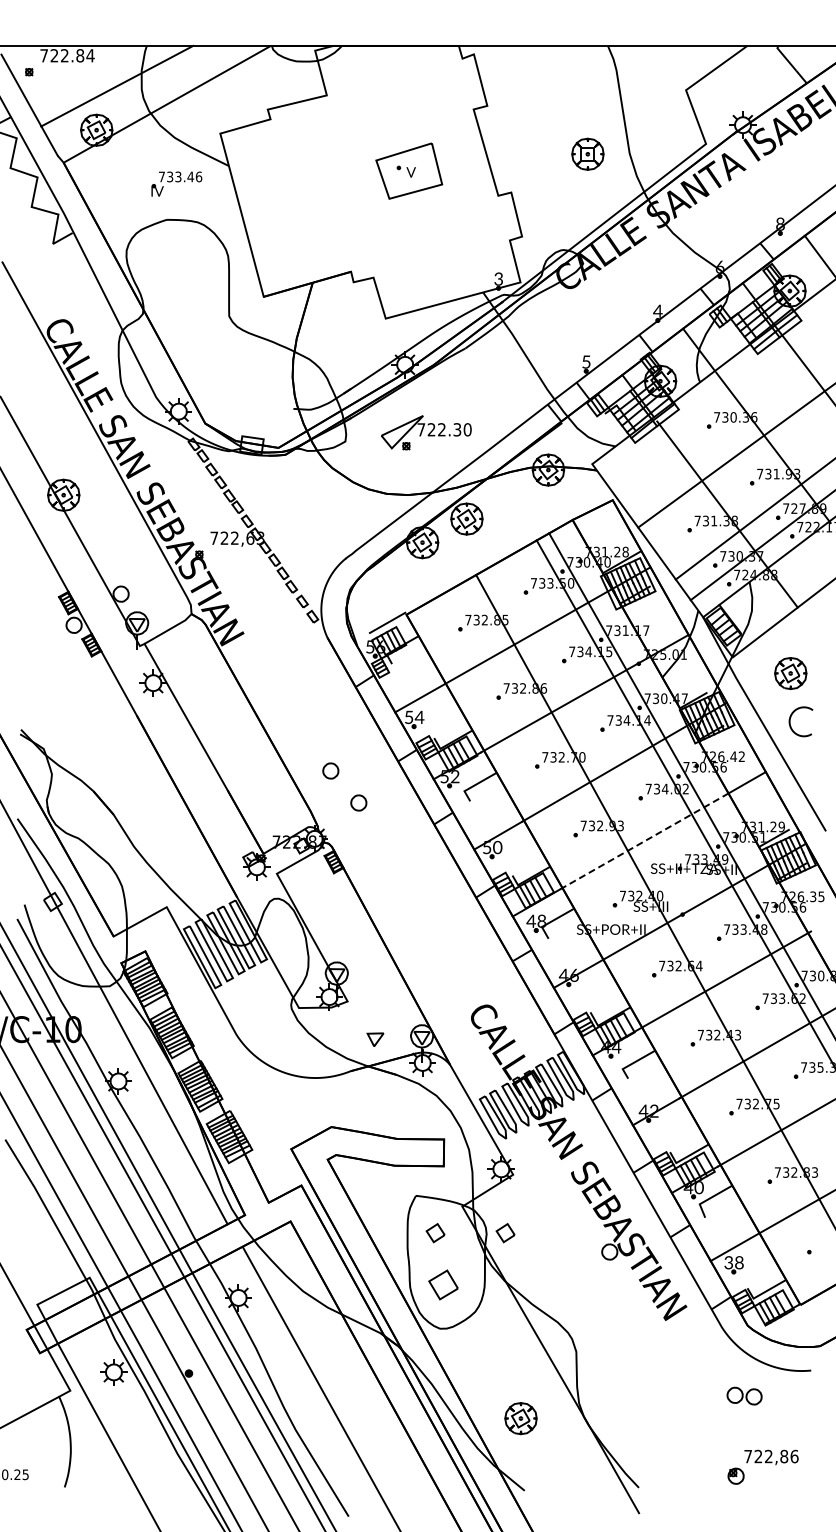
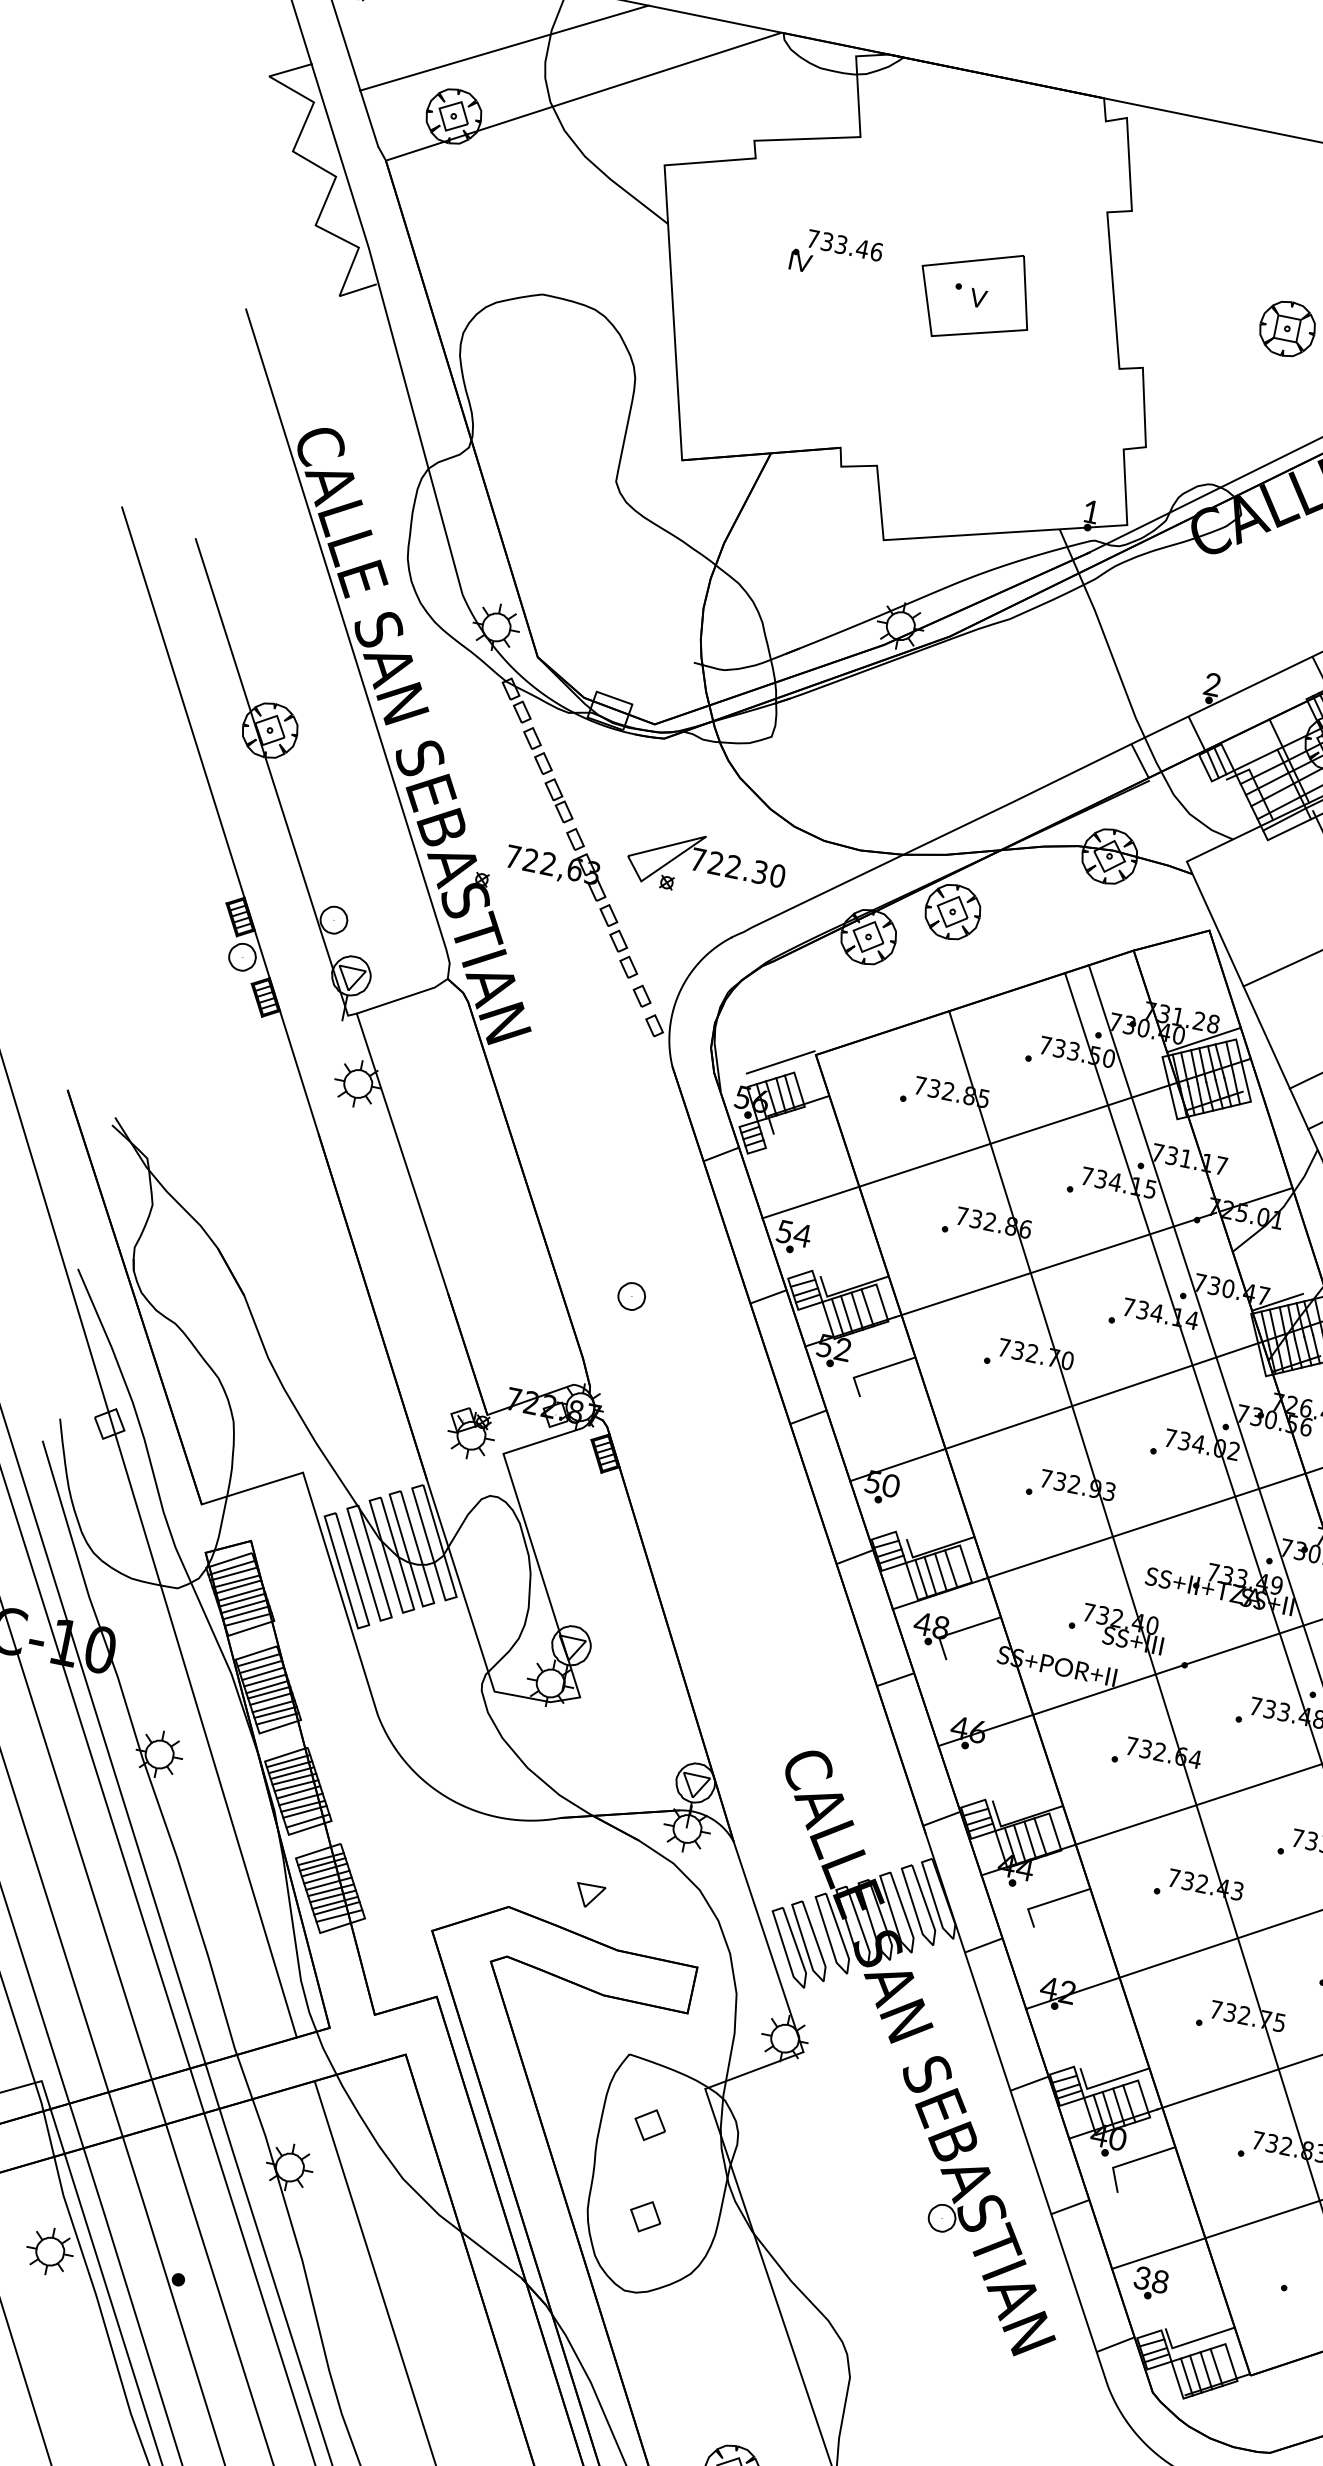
part: (176, 183) -> (835, 255), moved
text: (498, 278) -> (1090, 510), 3 -> 1
text: (586, 361) -> (1212, 683), 5 -> 2
part: (426, 432) -> (706, 866), moved
part: (358, 802) -> (668, 1360), removed
line: (644, 841) -> (1144, 1526), dashed -> solid
part: (375, 1039) -> (589, 1895), moved
part: (505, 1233) -> (769, 2150), removed
part: (443, 1284) -> (645, 2215), size x0.62

